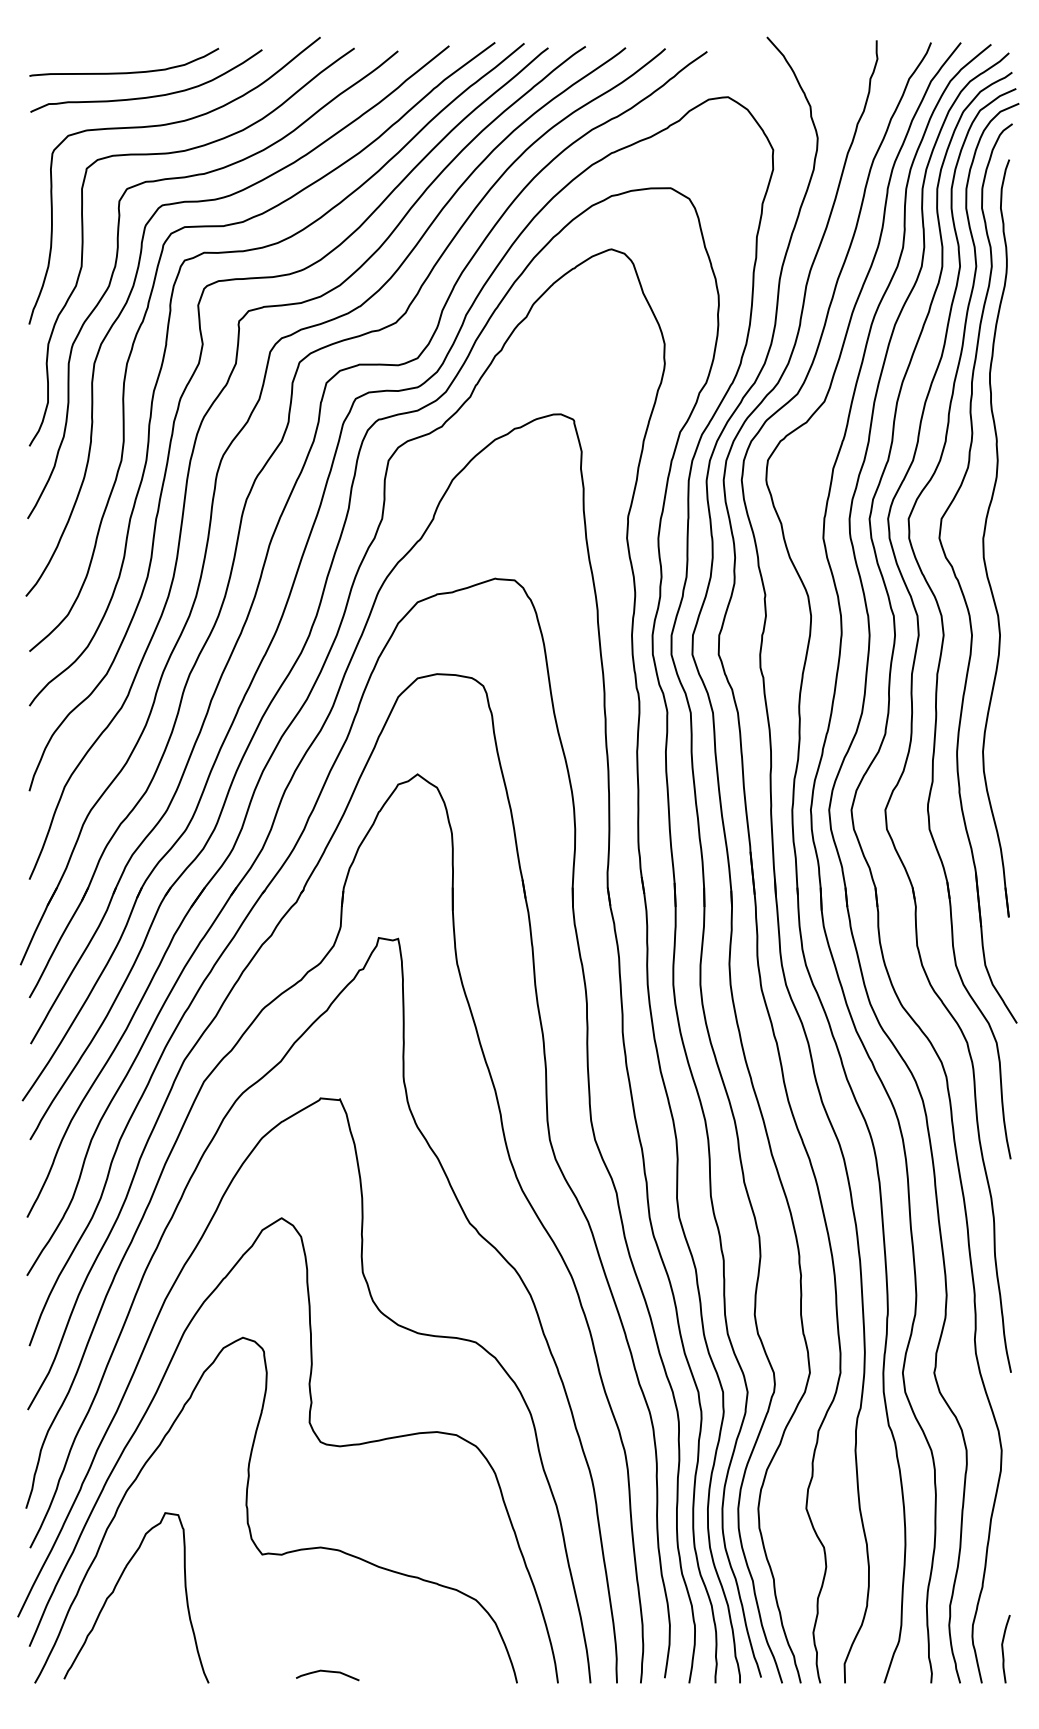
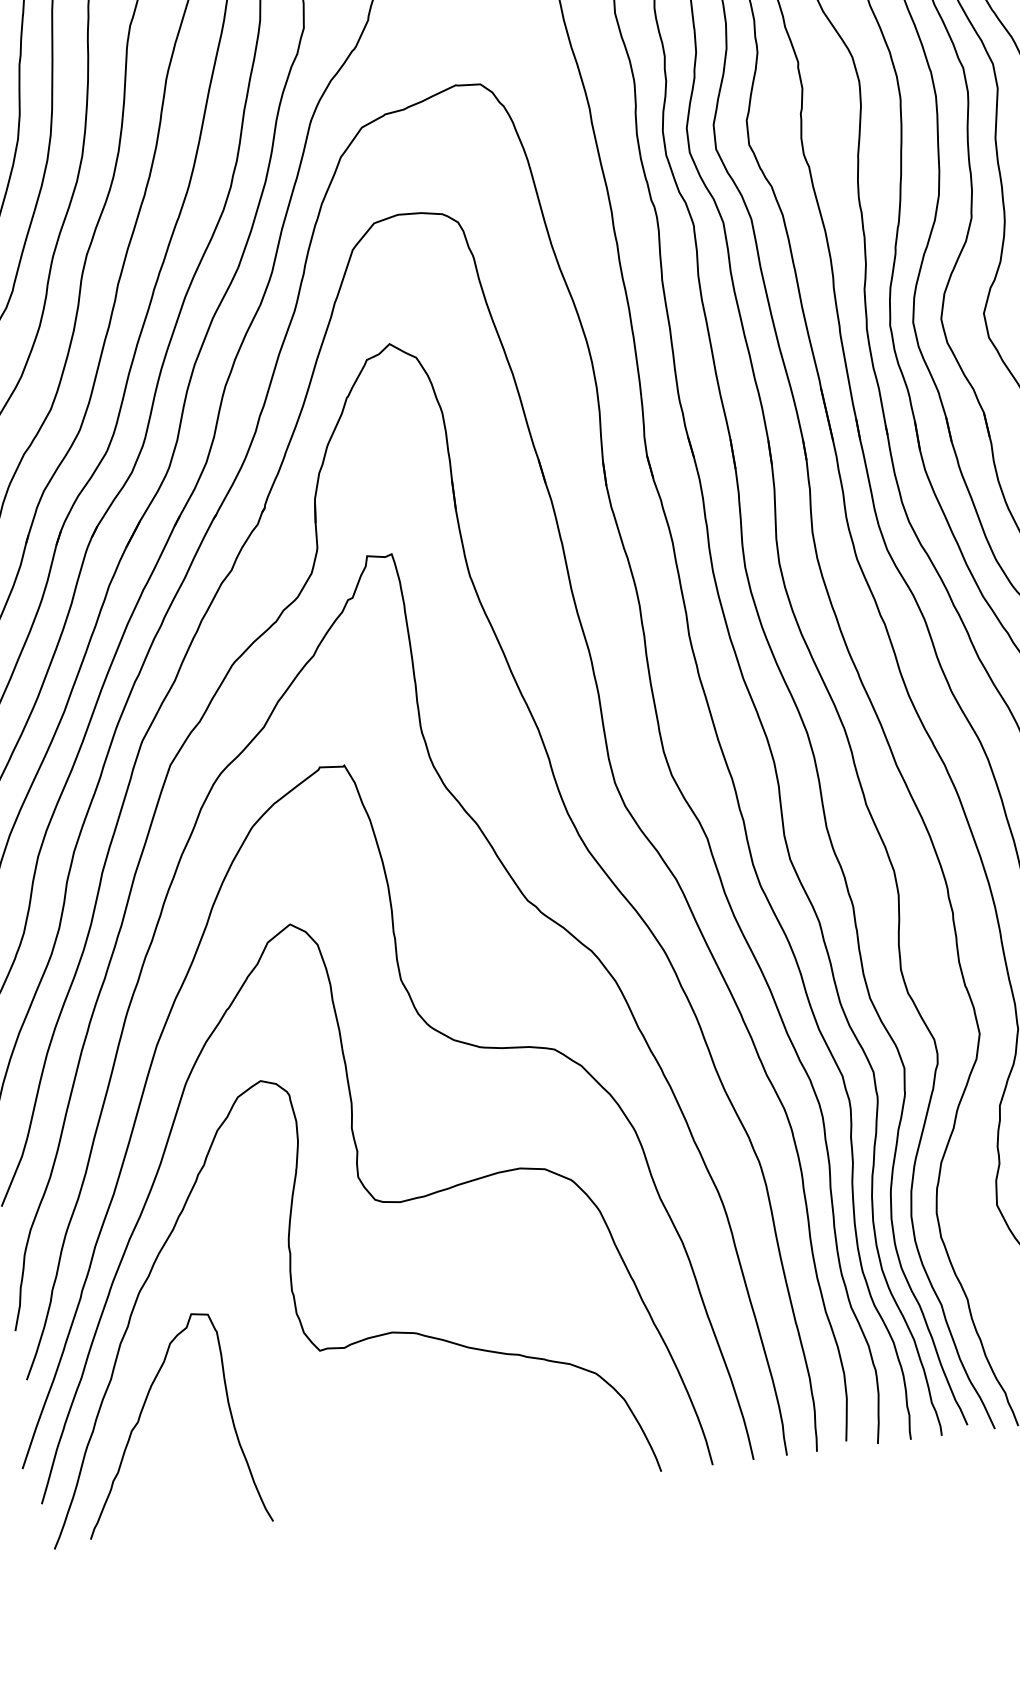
curve: (327, 1672) -> (420, 1488), removed

